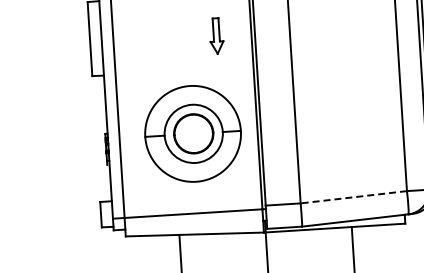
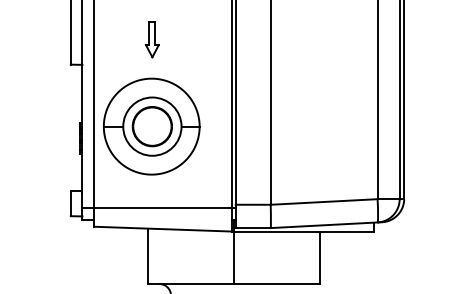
part: (216, 36) -> (152, 39), moved
part: (192, 133) -> (151, 126), moved
line: (354, 196) -> (324, 201), dashed -> solid

